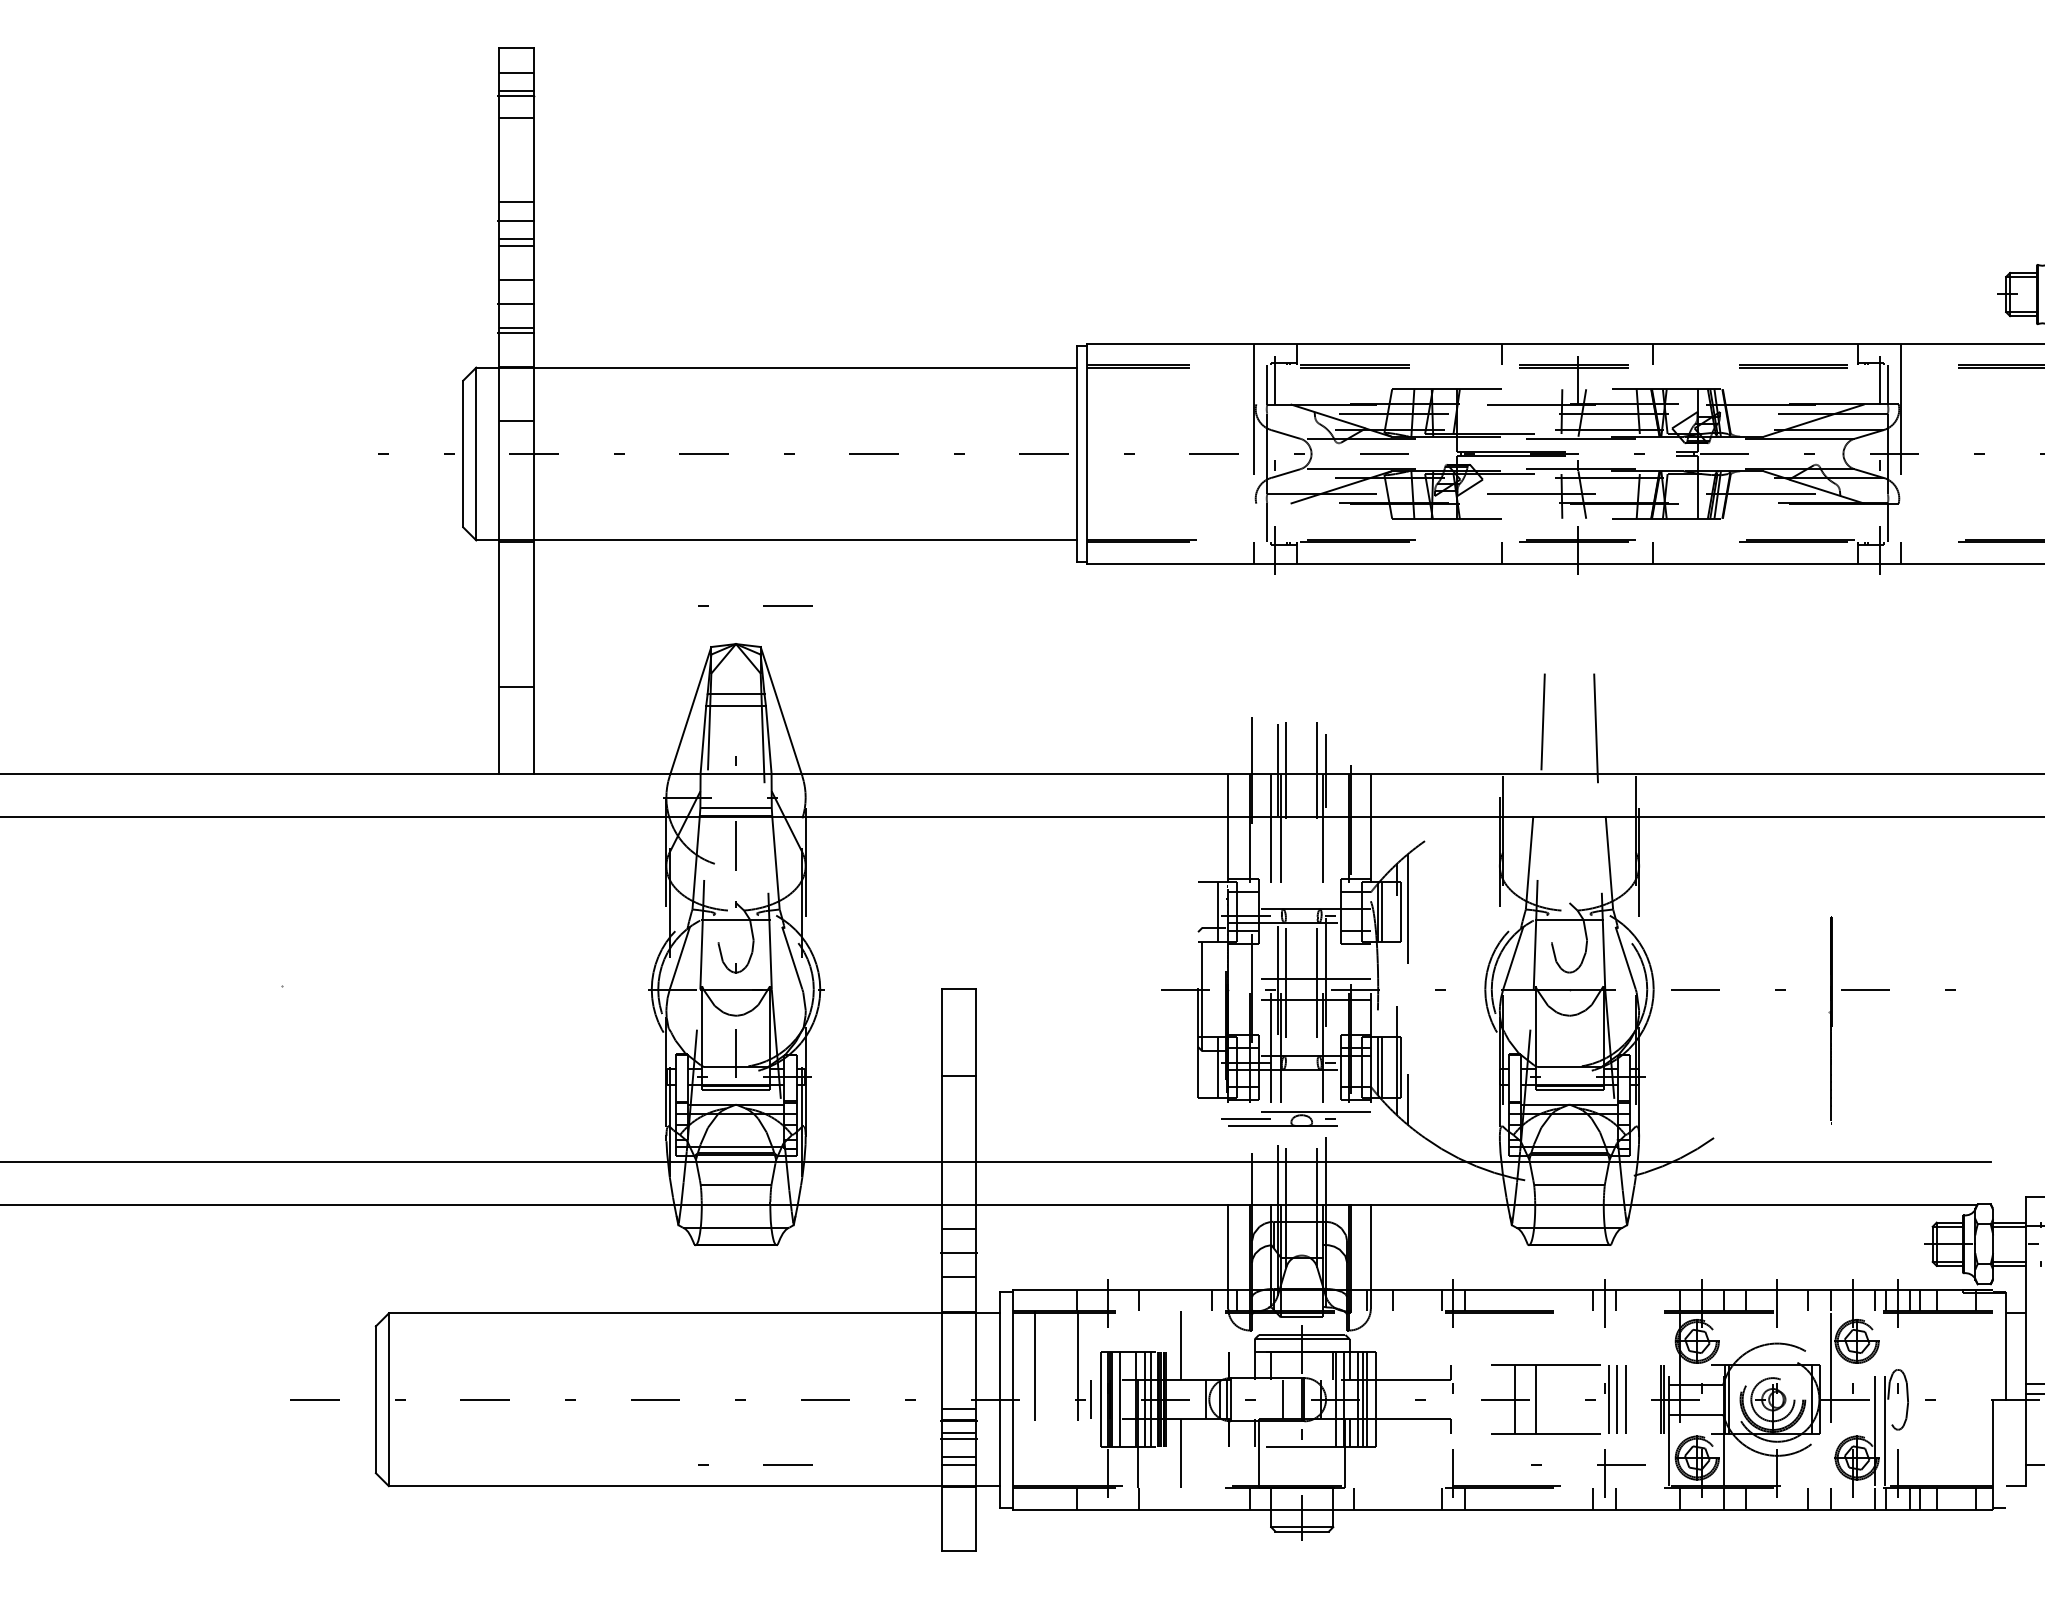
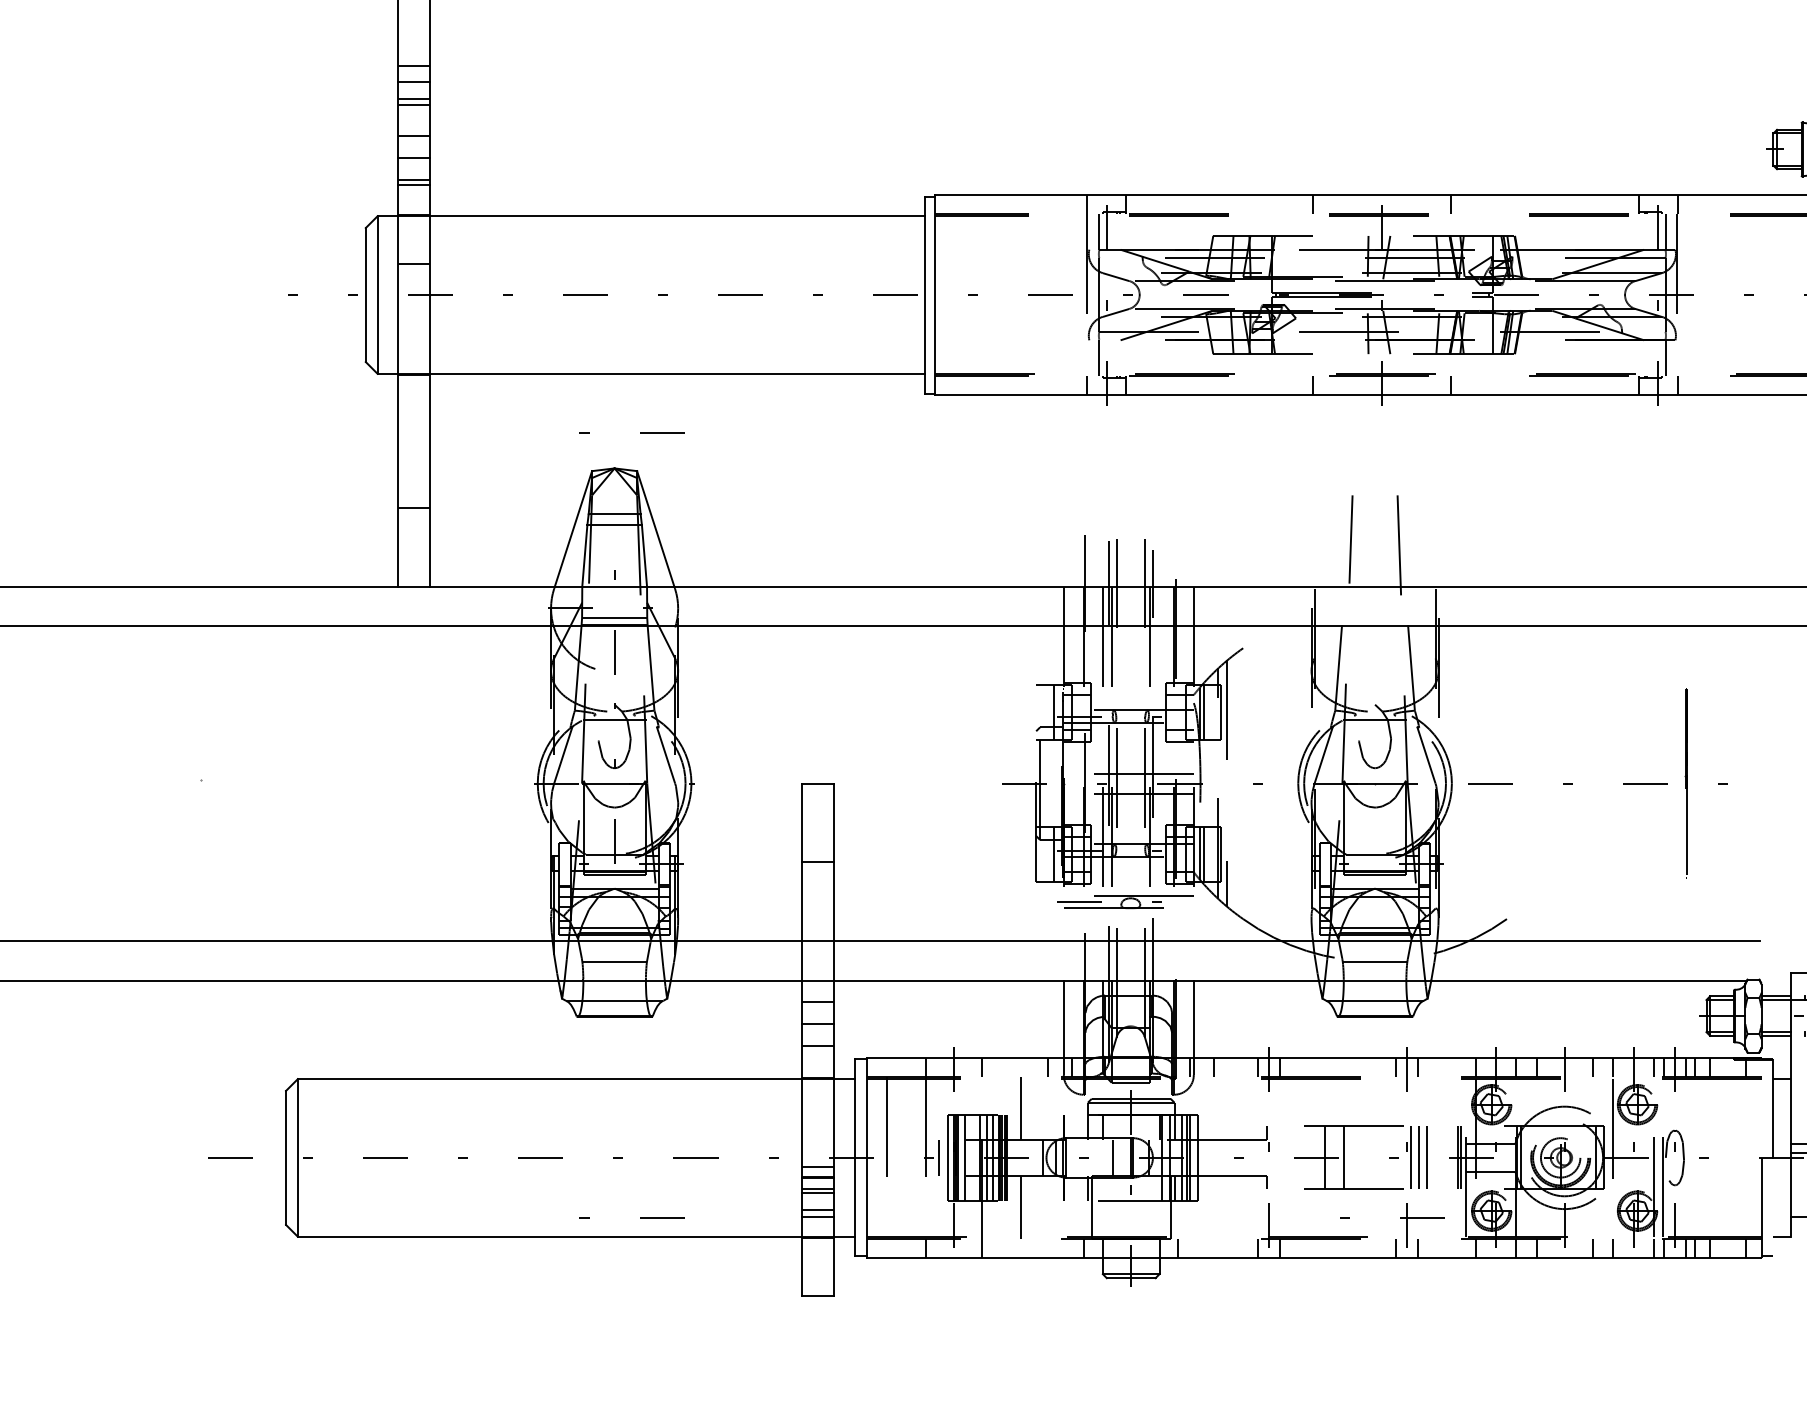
part: (1830, 1020) -> (1686, 783), moved

